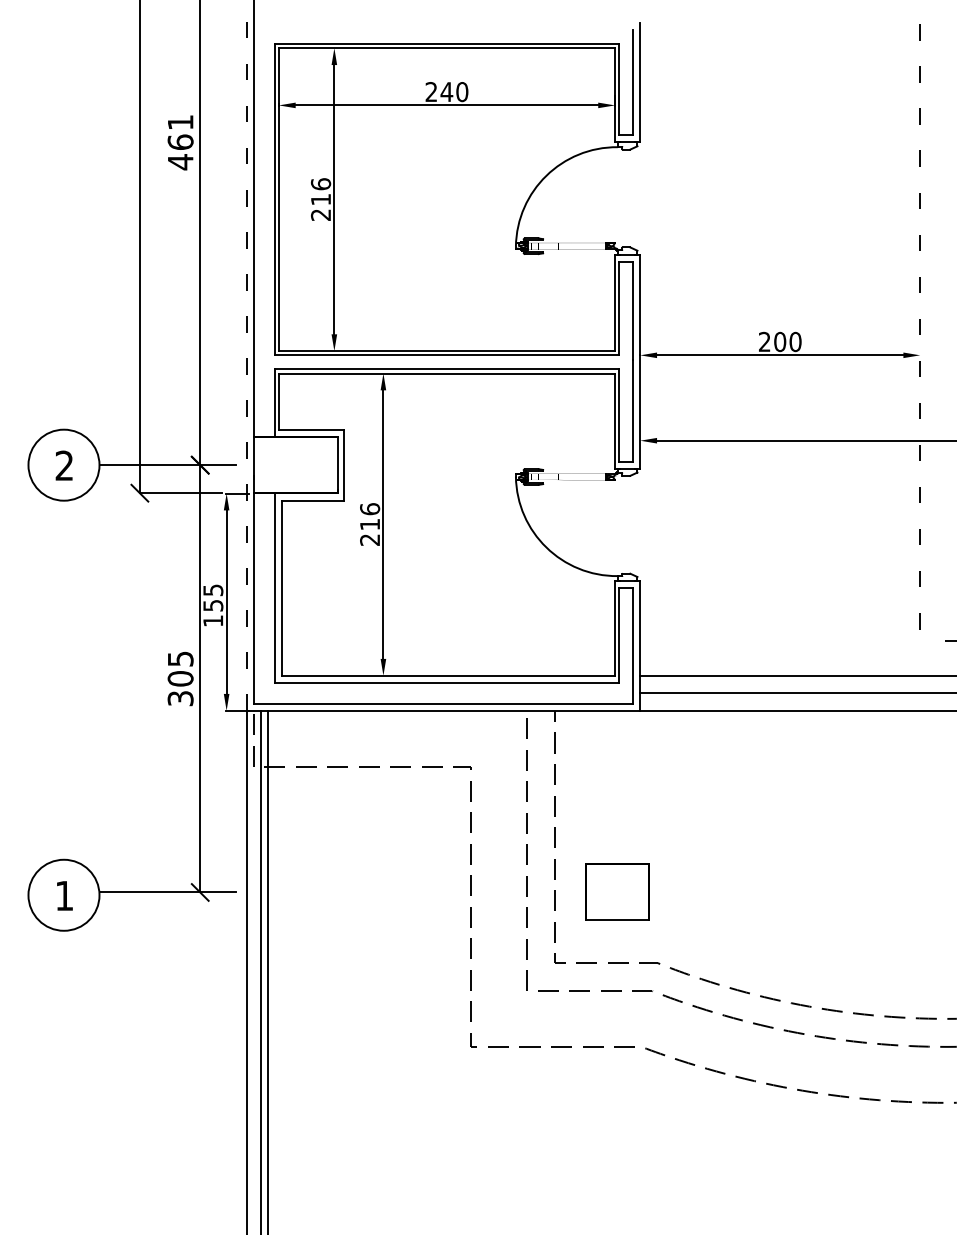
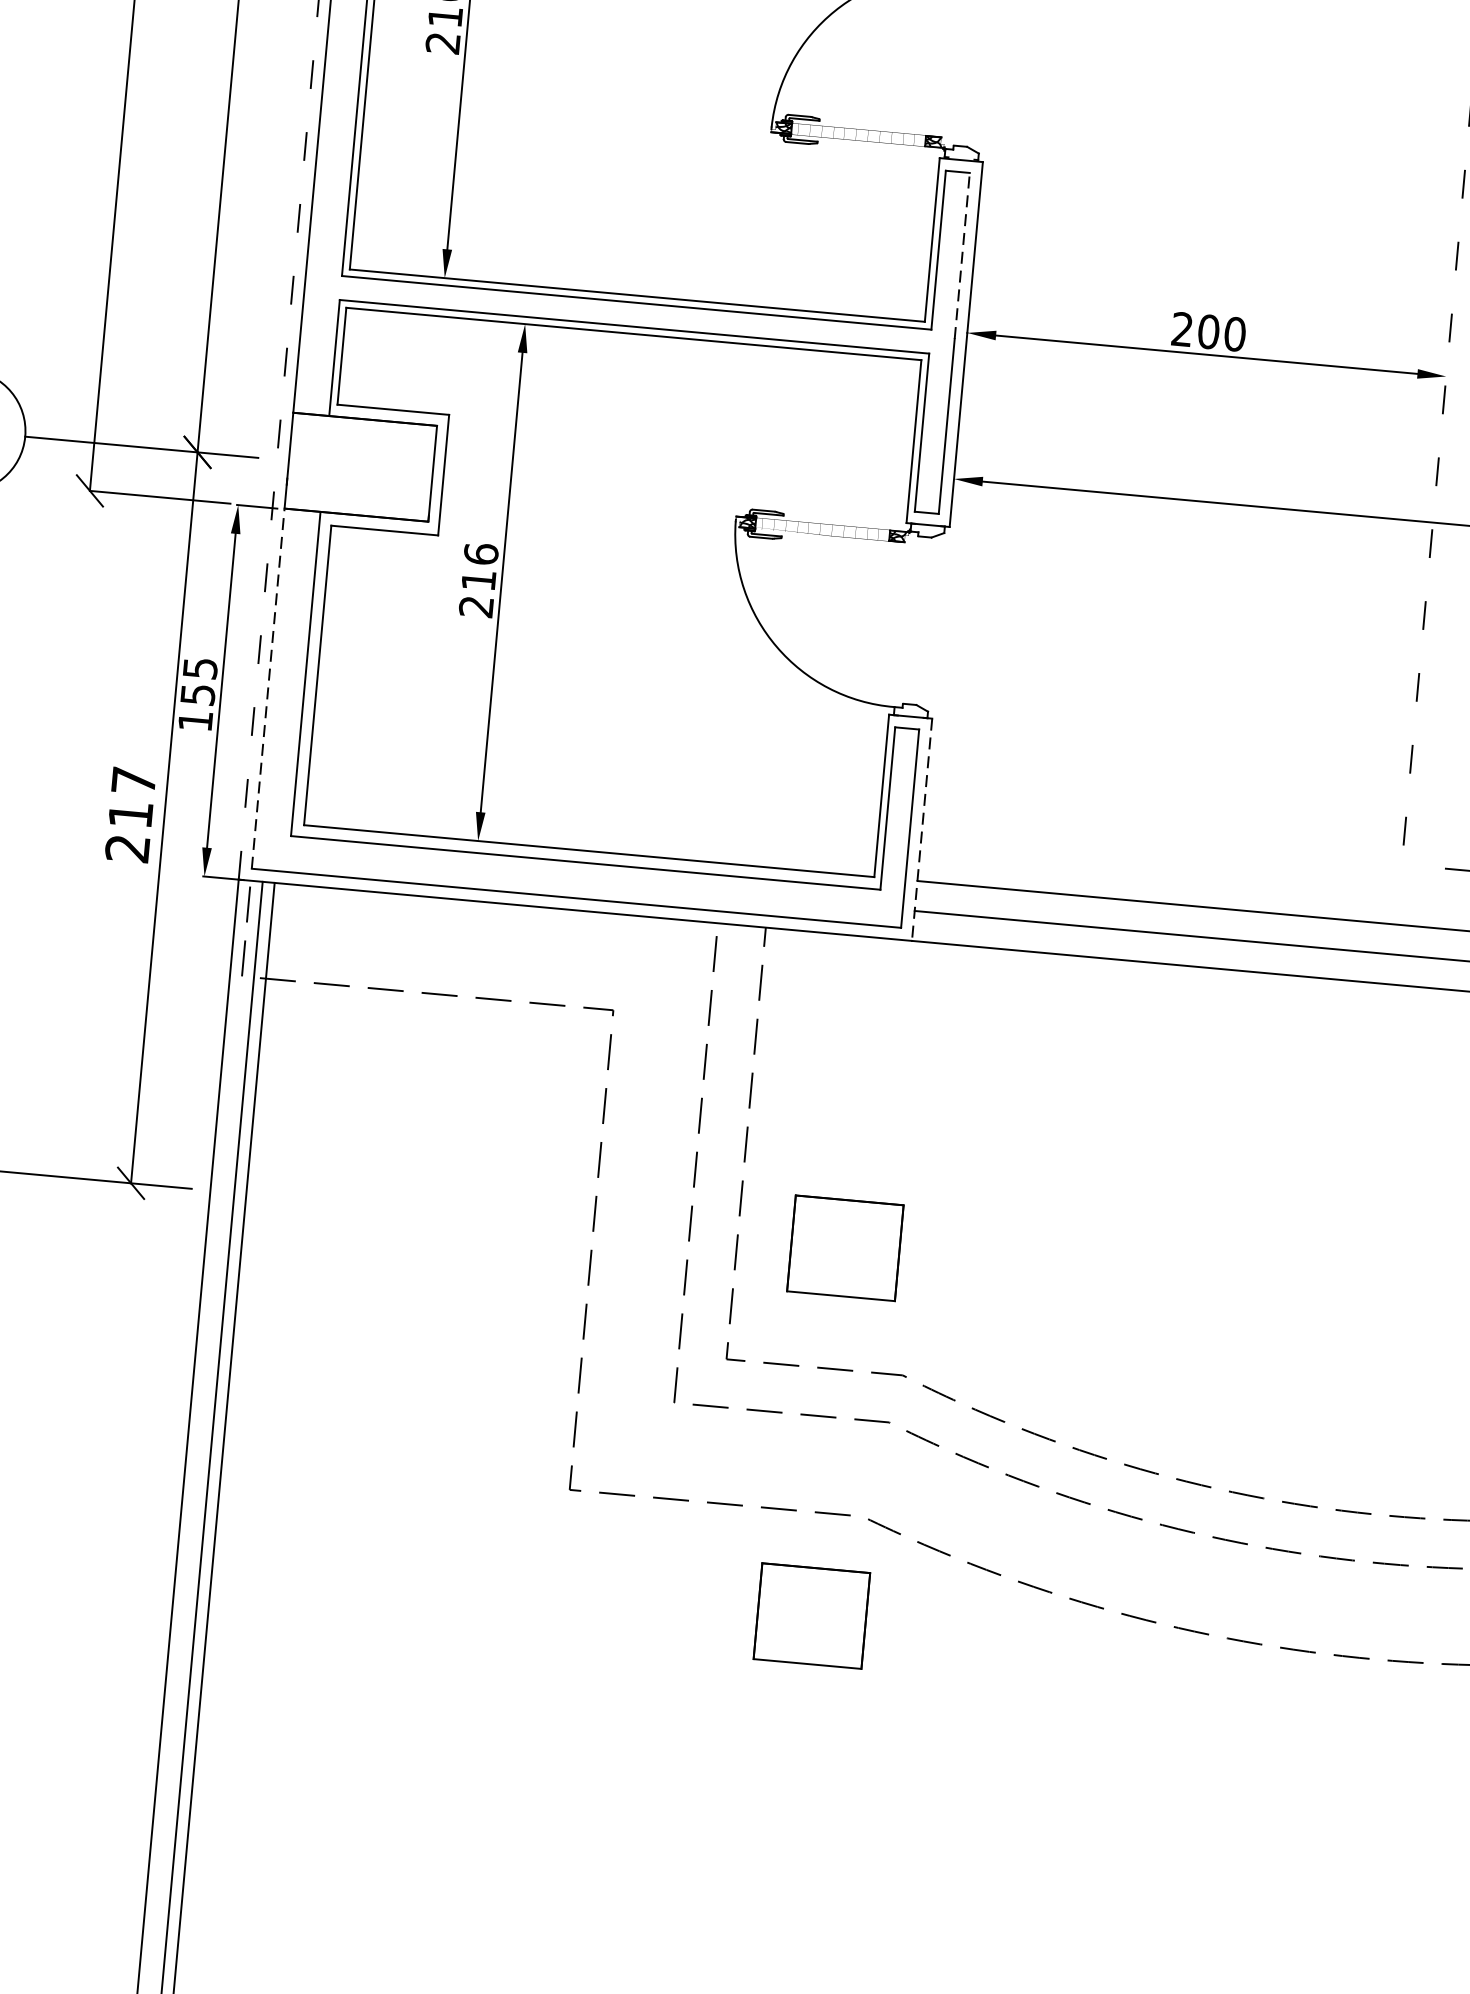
line: (633, 310) -> (962, 255), solid -> dashed
line: (253, 598) -> (267, 688), solid -> dashed
line: (640, 645) -> (922, 829), solid -> dashed
text: (180, 678) -> (130, 814), 305 -> 217
part: (617, 1106) -> (811, 1614), added

